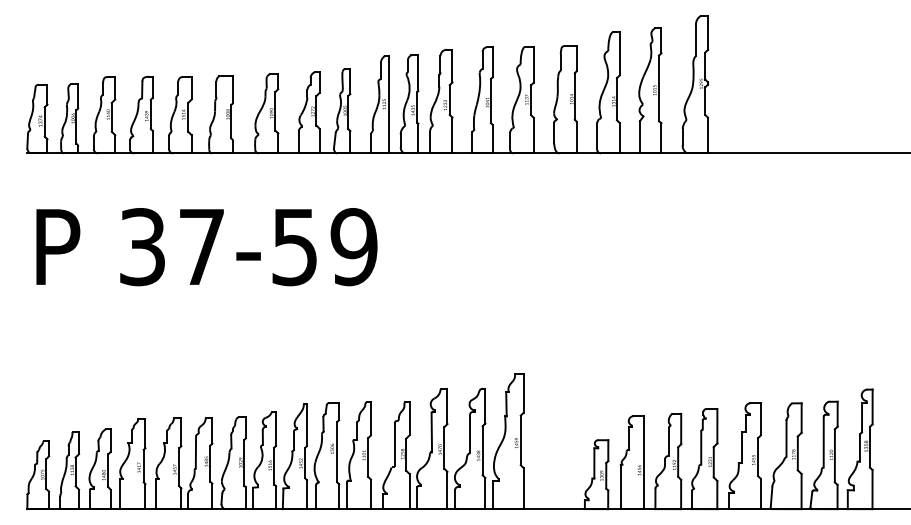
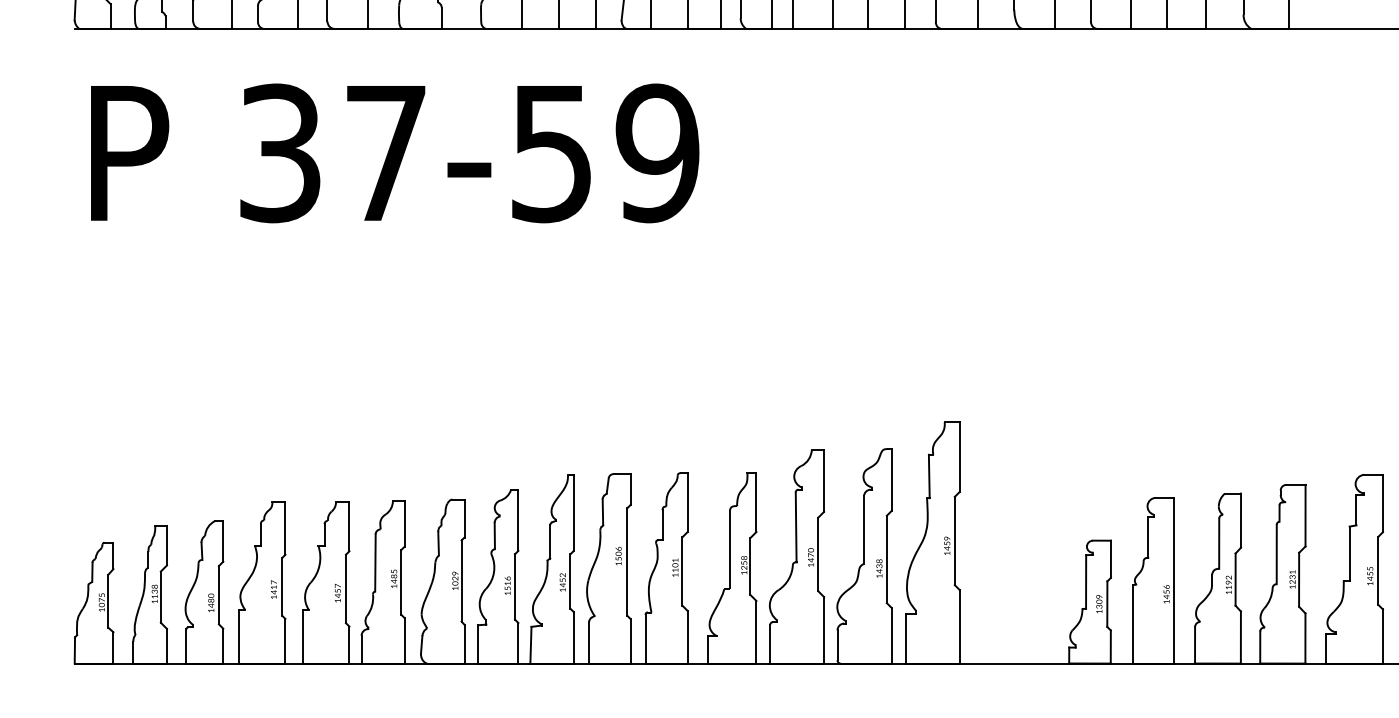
text: (206, 247) -> (394, 154), moved

